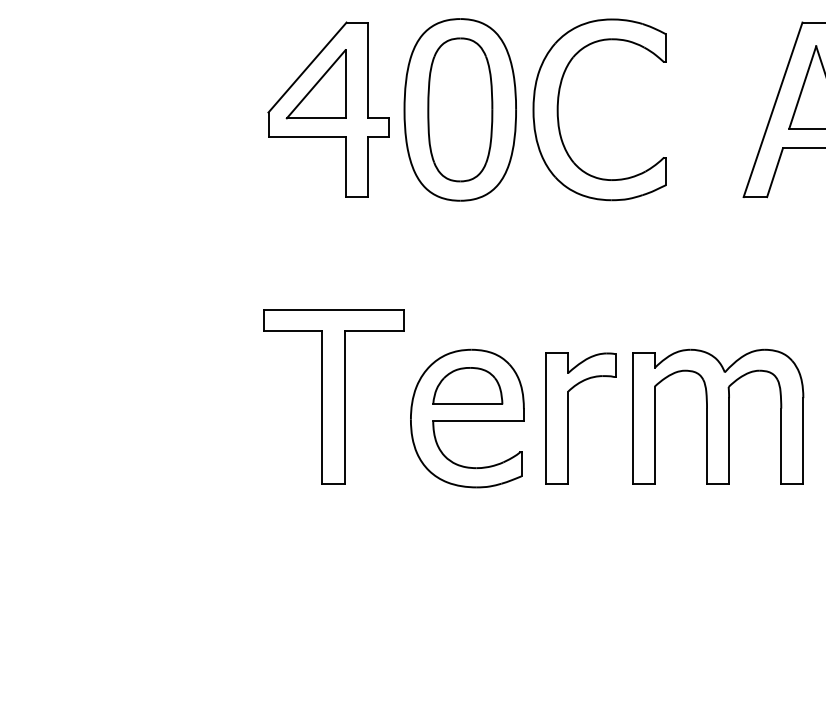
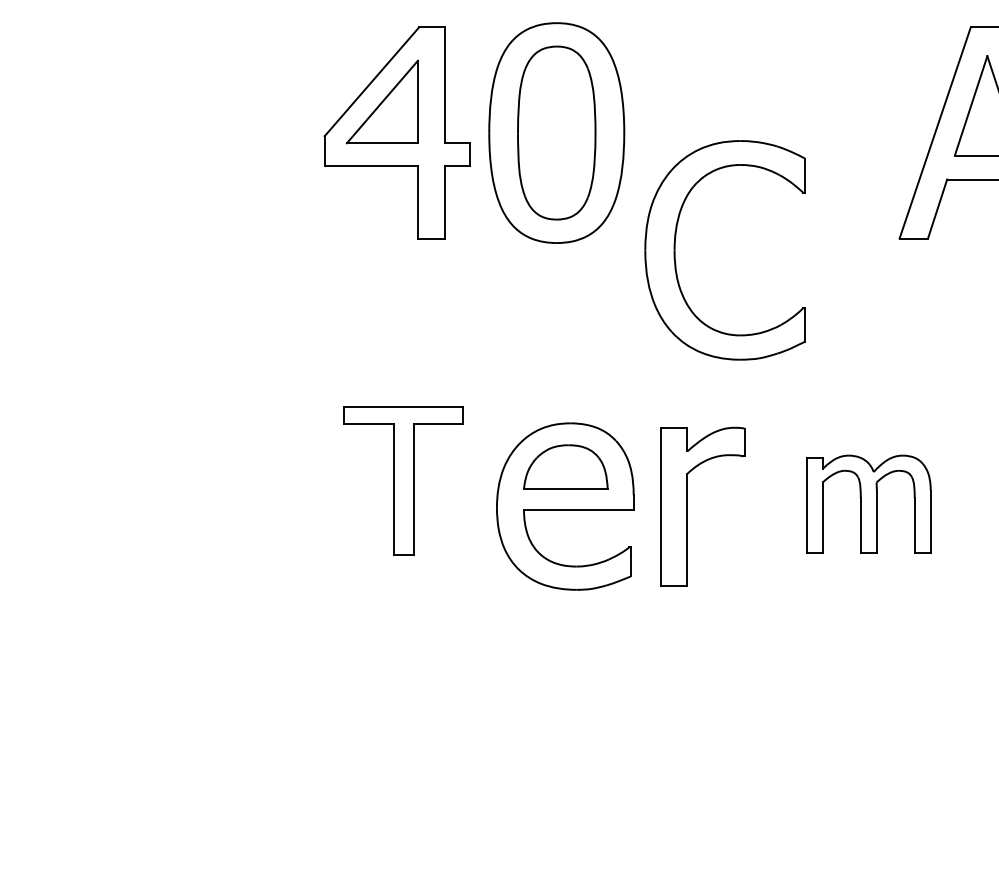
part: (558, 109) -> (675, 249), moved
part: (333, 396) -> (403, 479), size x0.7
part: (718, 416) -> (869, 504), size x0.6

